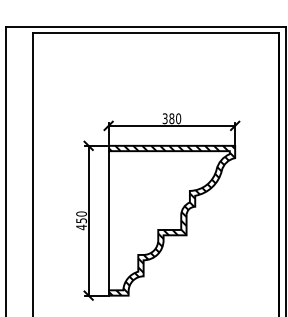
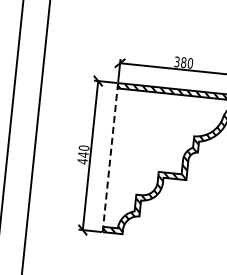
text: (81, 220) -> (83, 154), 450 -> 440
line: (108, 220) -> (110, 157), solid -> dashed

